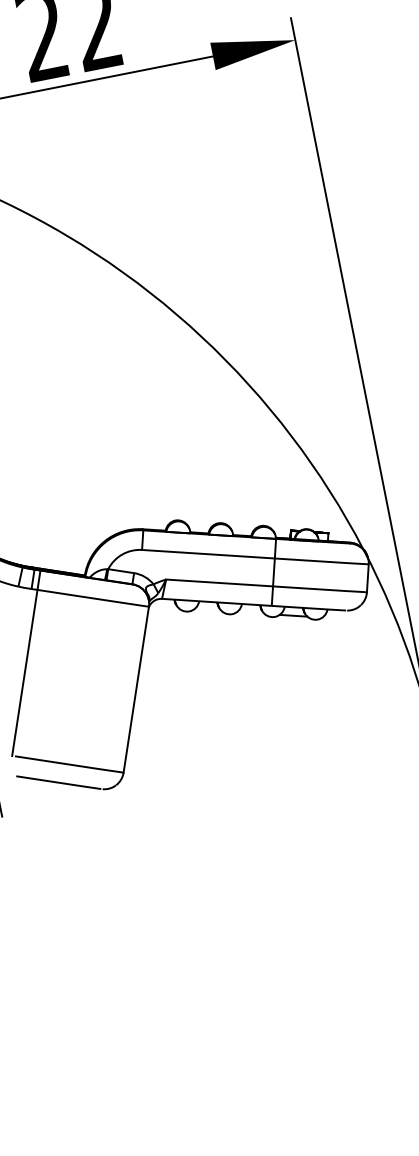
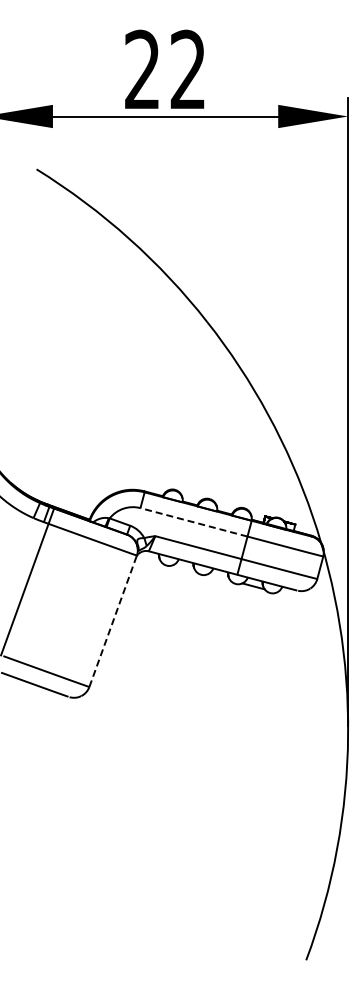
line: (207, 554) -> (193, 522), solid -> dashed
line: (136, 689) -> (113, 621), solid -> dashed

